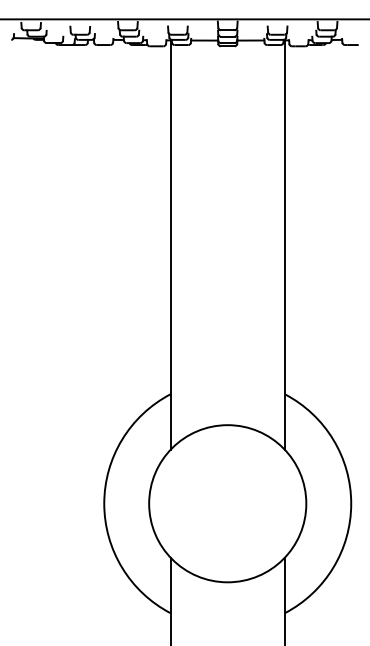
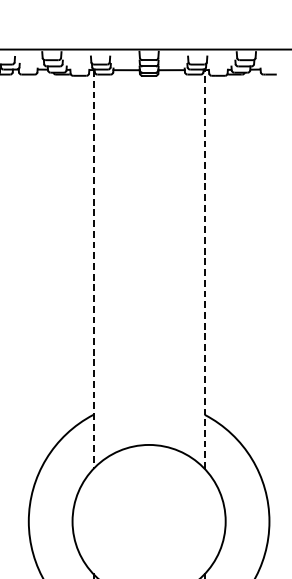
line: (170, 245) -> (93, 269), solid -> dashed
line: (284, 245) -> (204, 269), solid -> dashed

